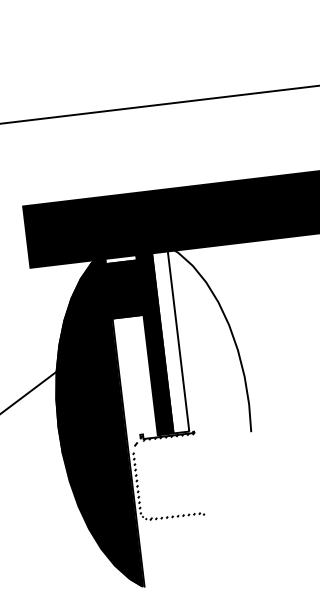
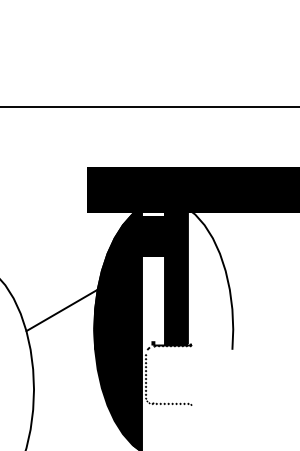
fill: (168, 335) -> (181, 273), added

